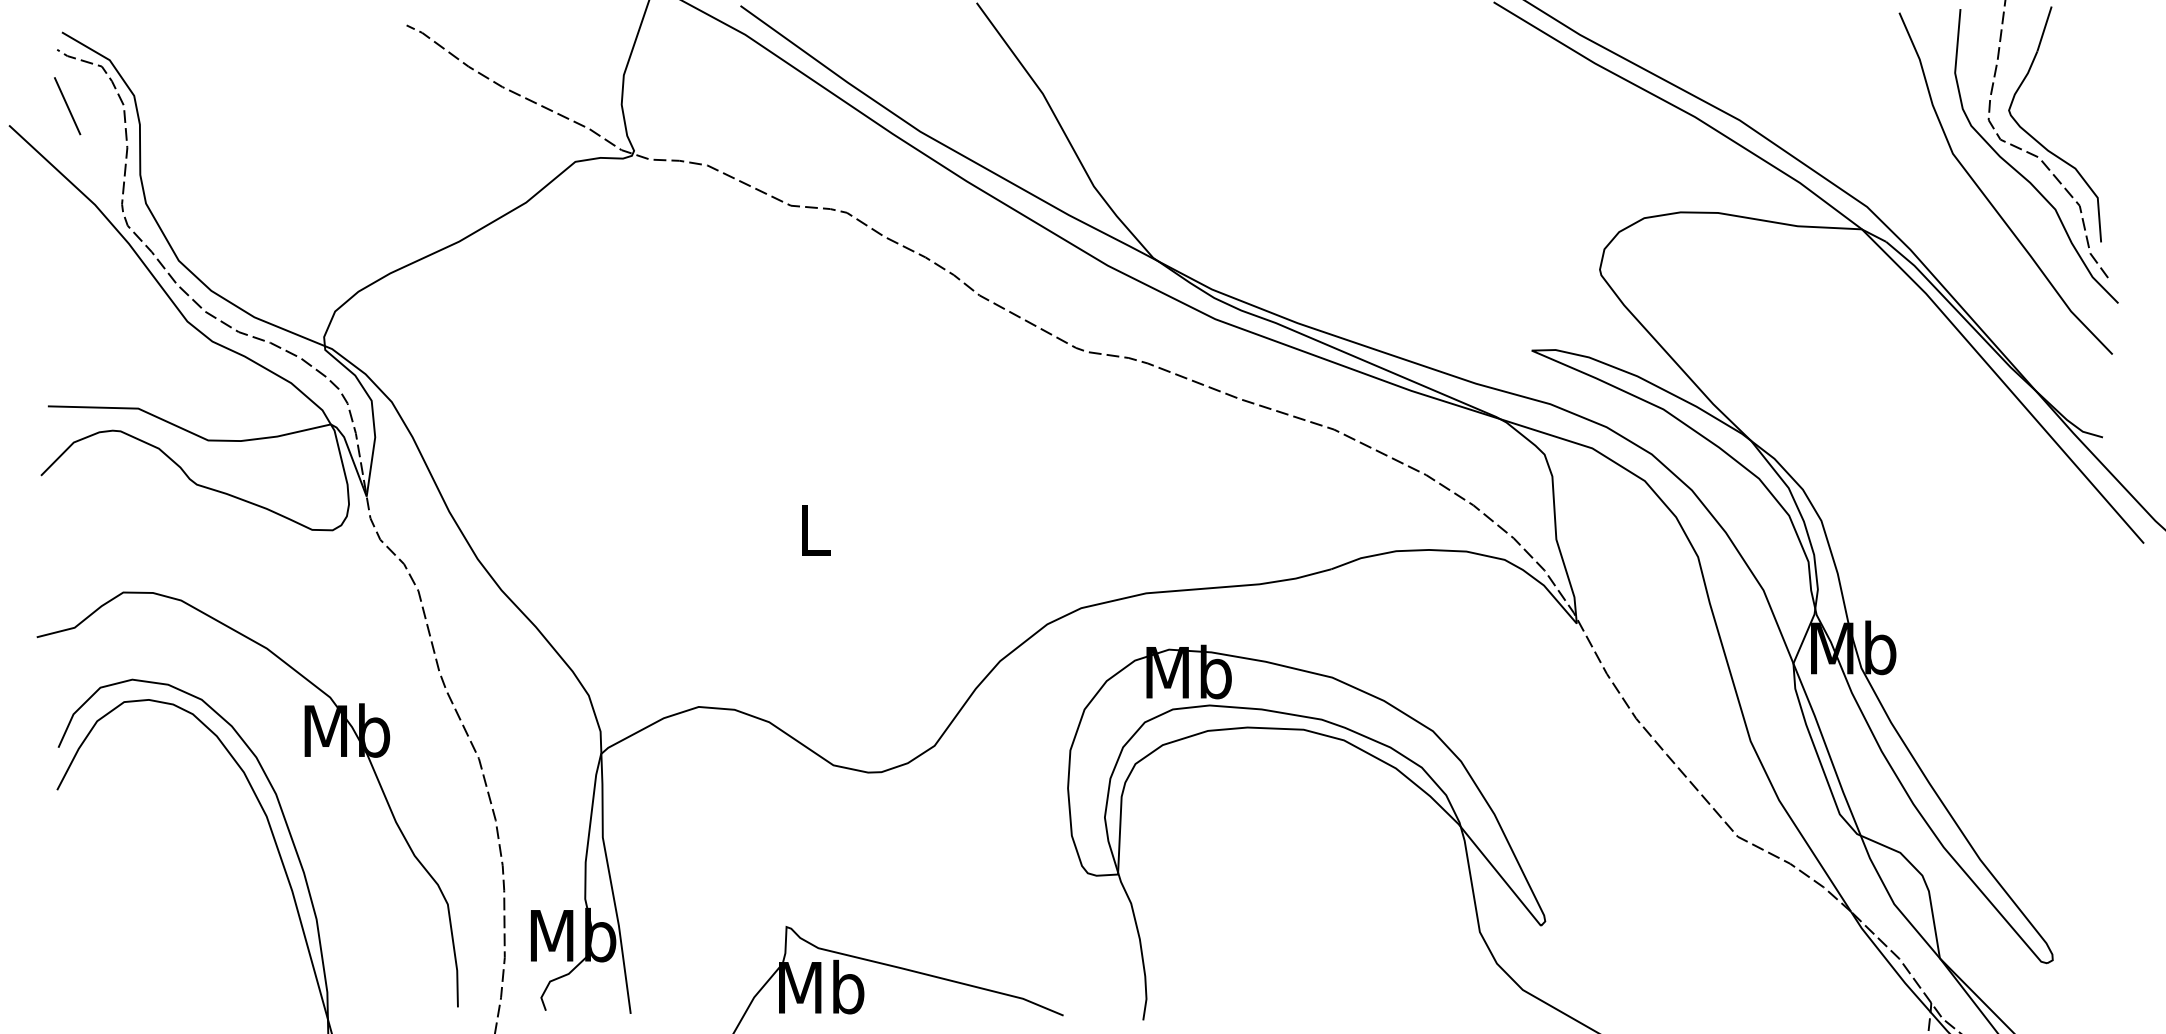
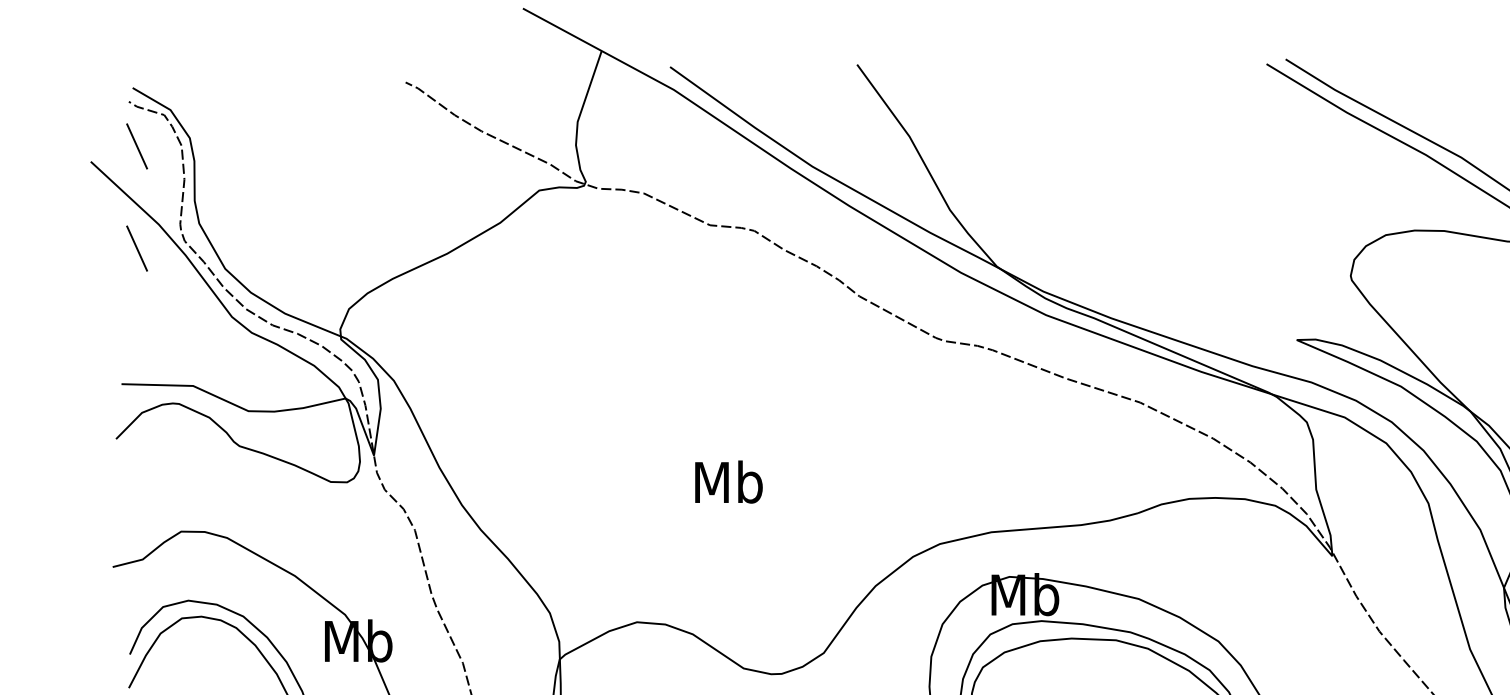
line: (67, 235) -> (137, 248), added
text: (814, 529) -> (728, 481), L -> Mb

